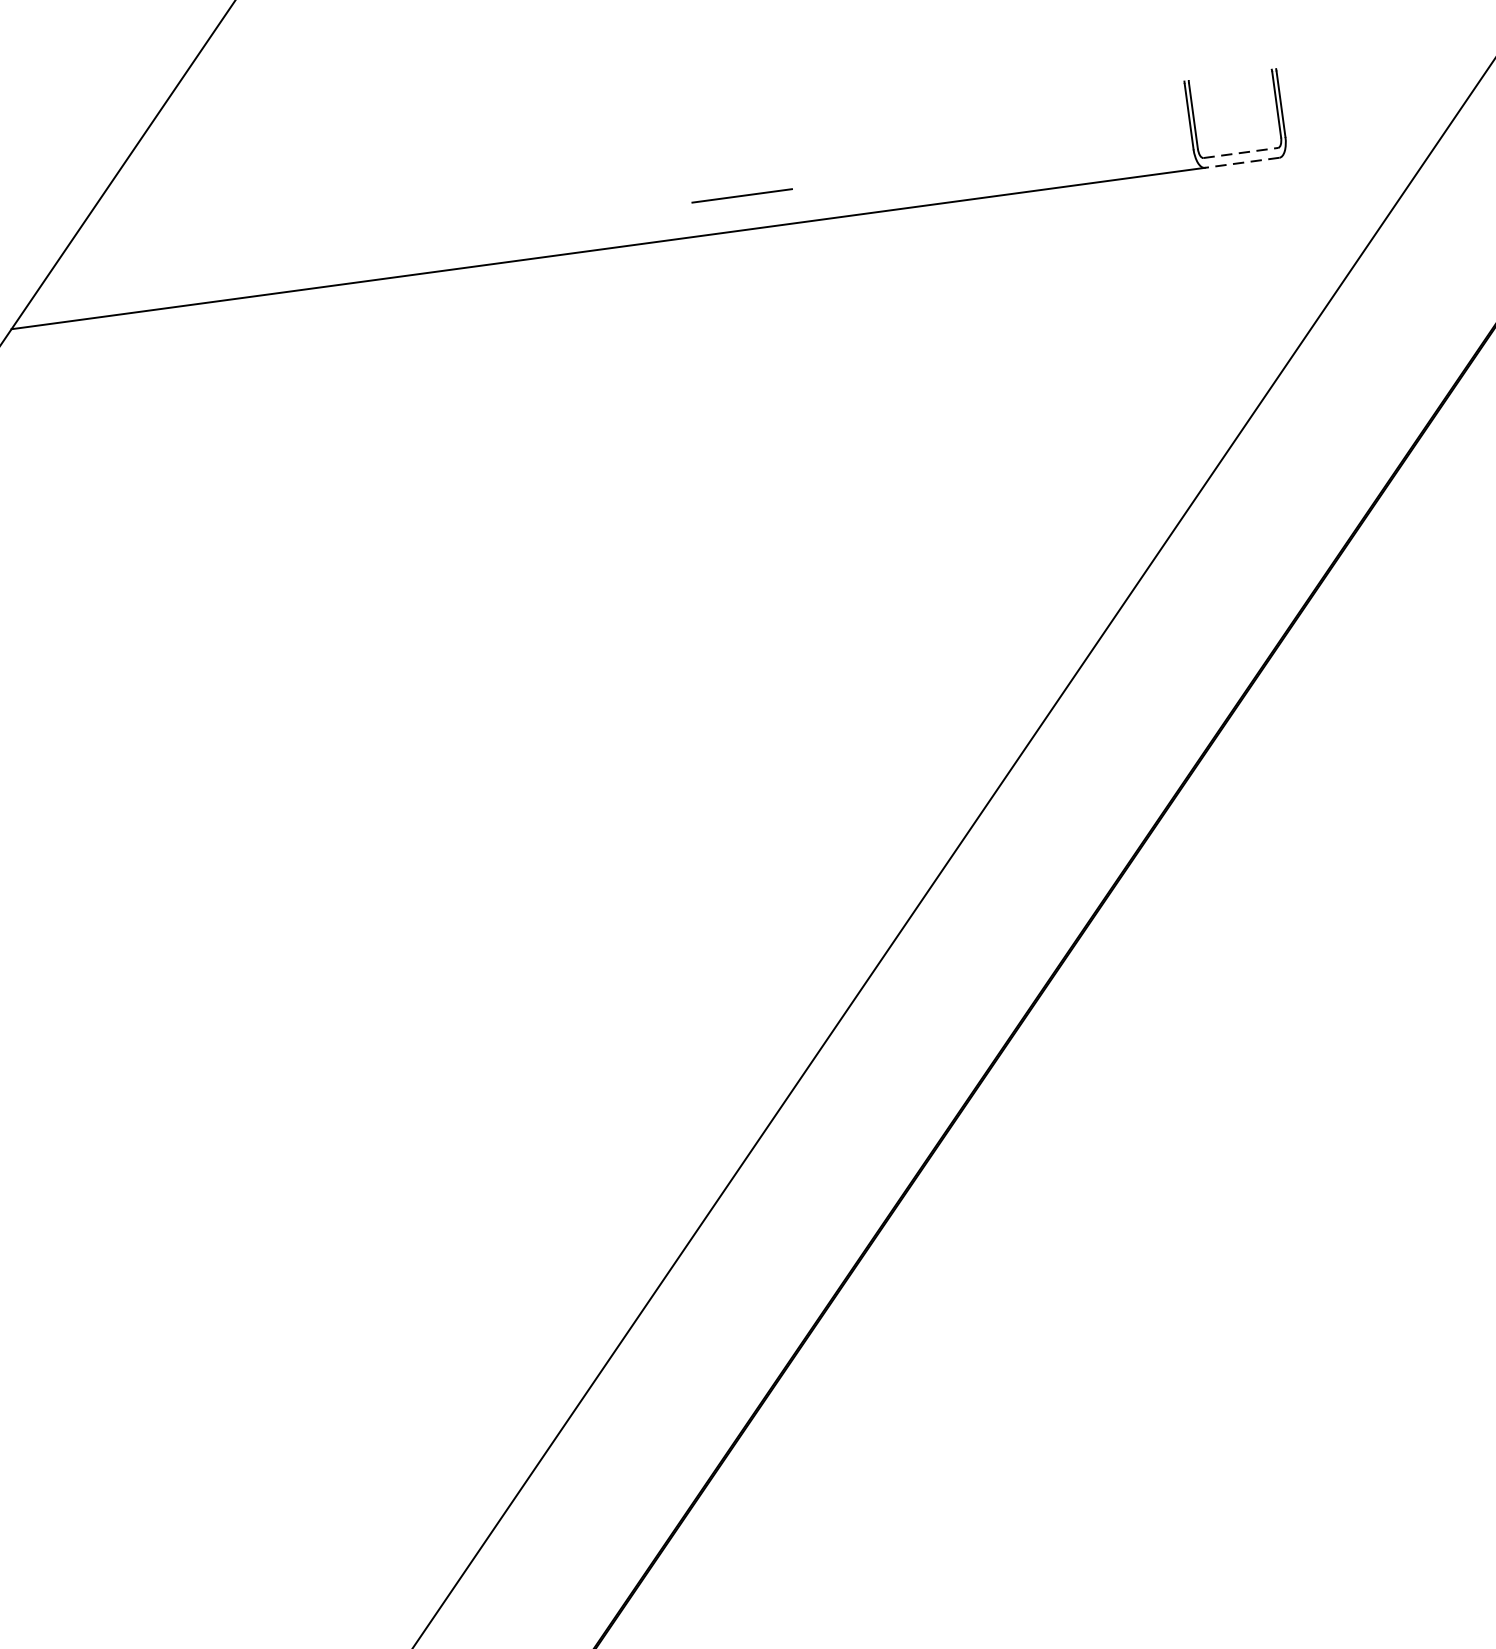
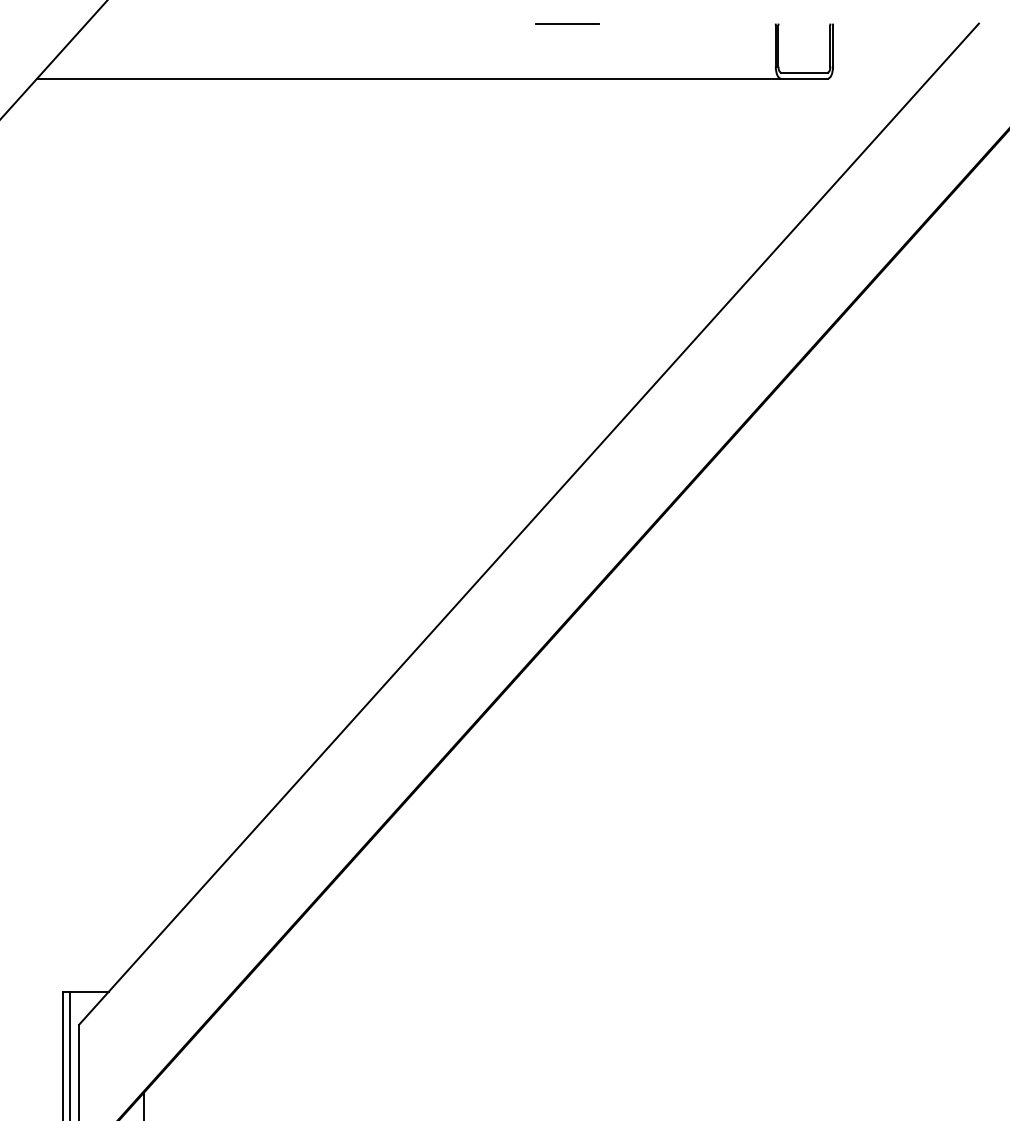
line: (1240, 152) -> (804, 72), dashed -> solid
line: (1240, 162) -> (803, 78), dashed -> solid
line: (742, 195) -> (567, 23), moved

